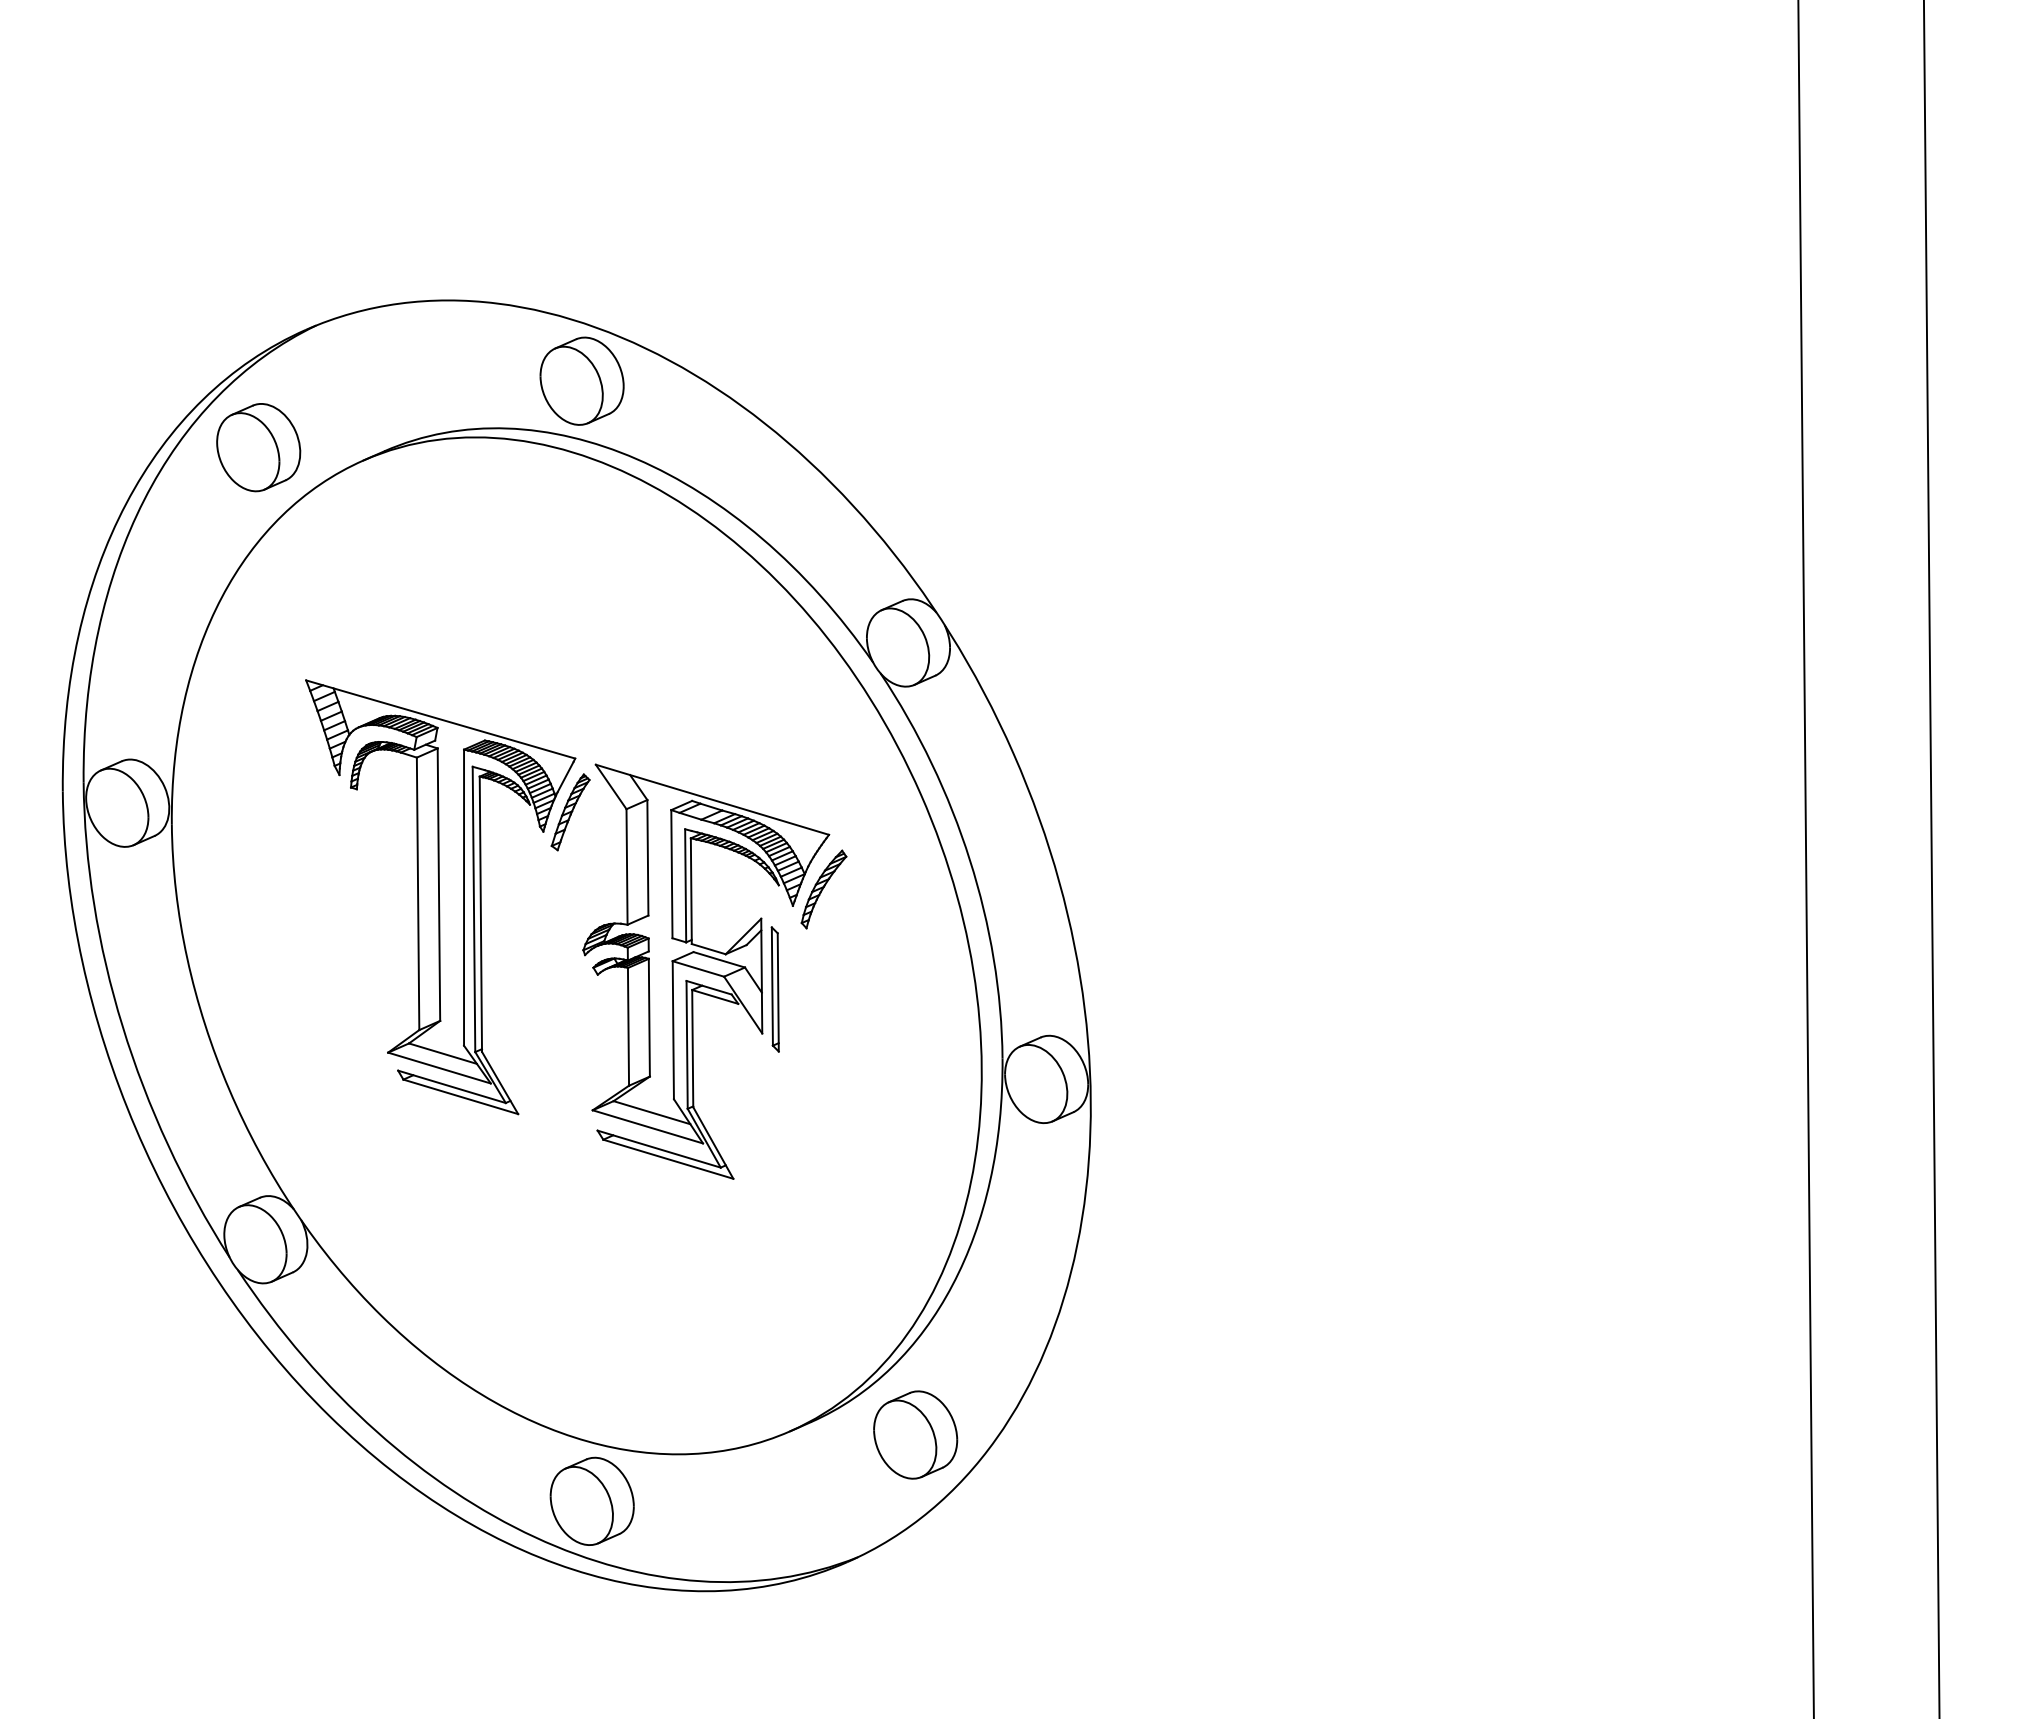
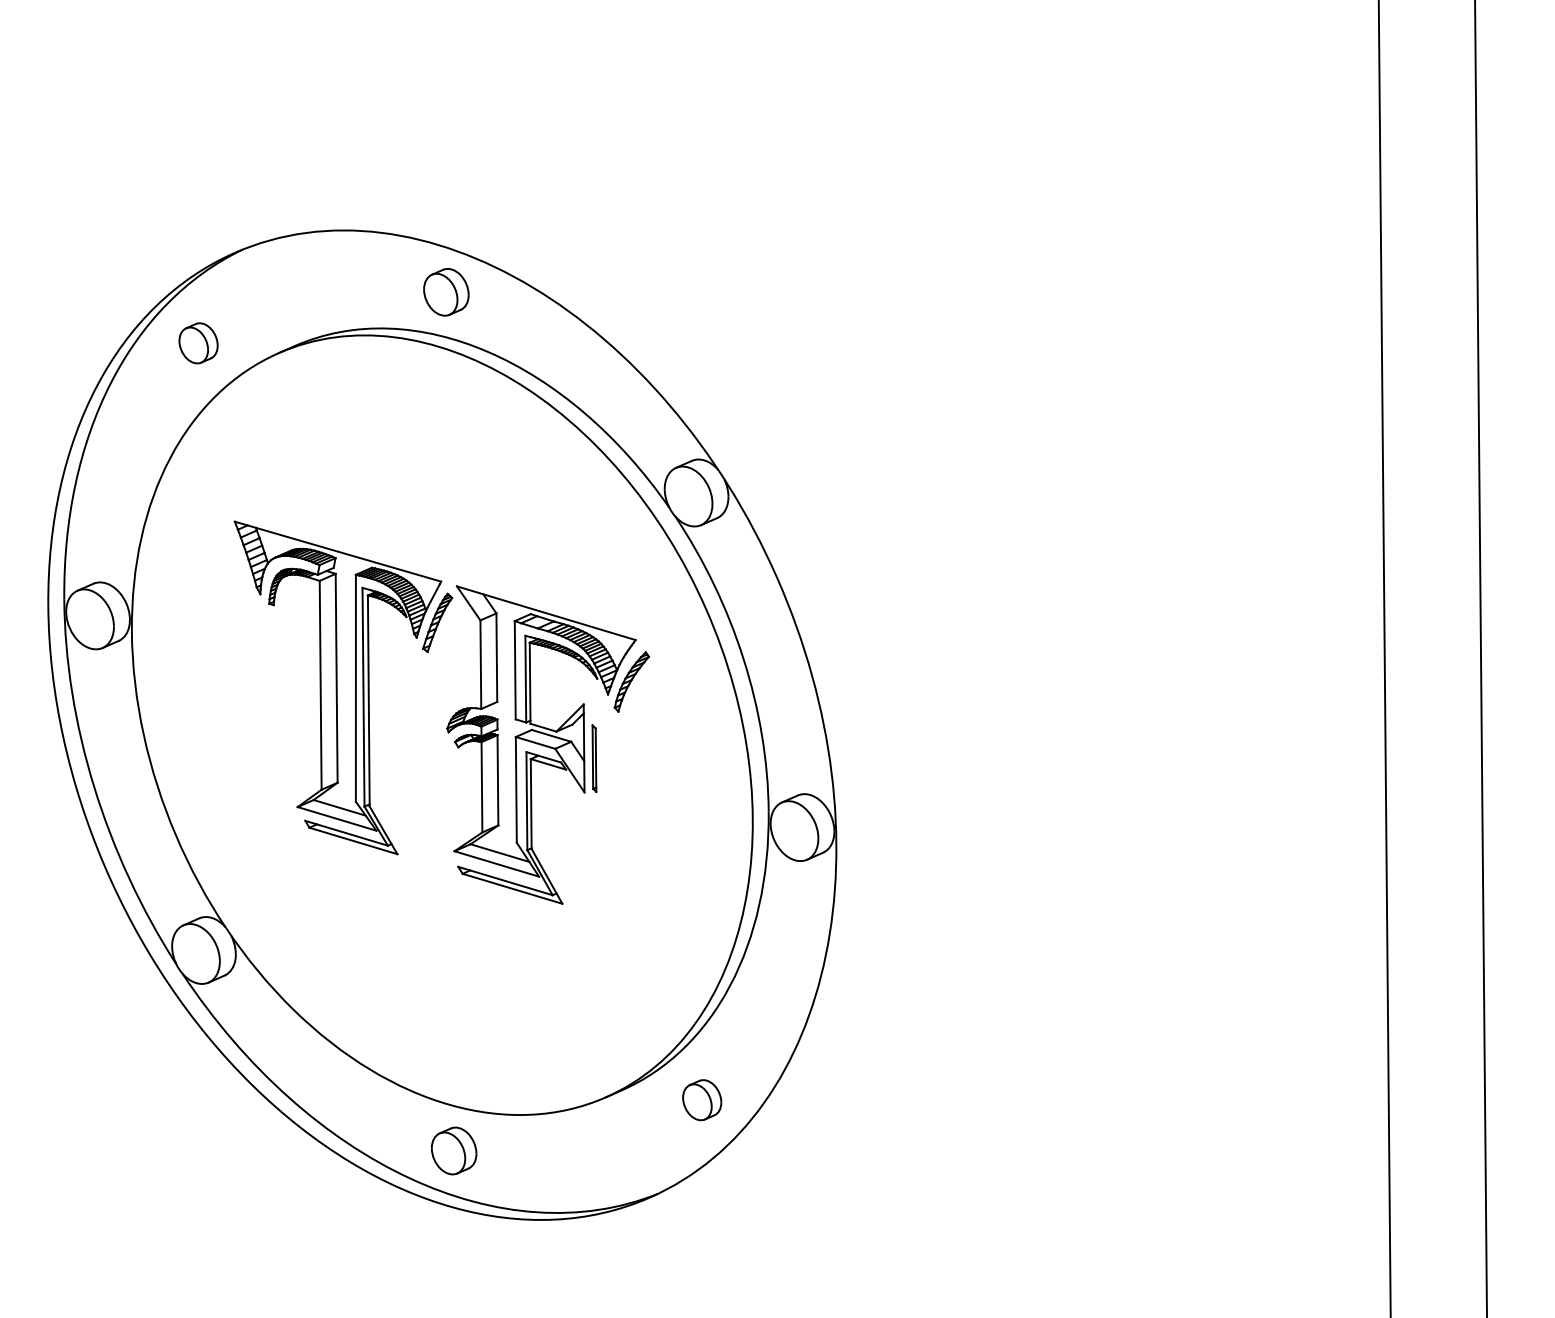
part: (581, 380) -> (445, 291), size x0.7
part: (258, 447) -> (198, 343), size x0.6
part: (774, 989) -> (593, 758), size x0.7
part: (915, 1434) -> (701, 1099), size x0.6
part: (591, 1500) -> (453, 1150), size x0.7

